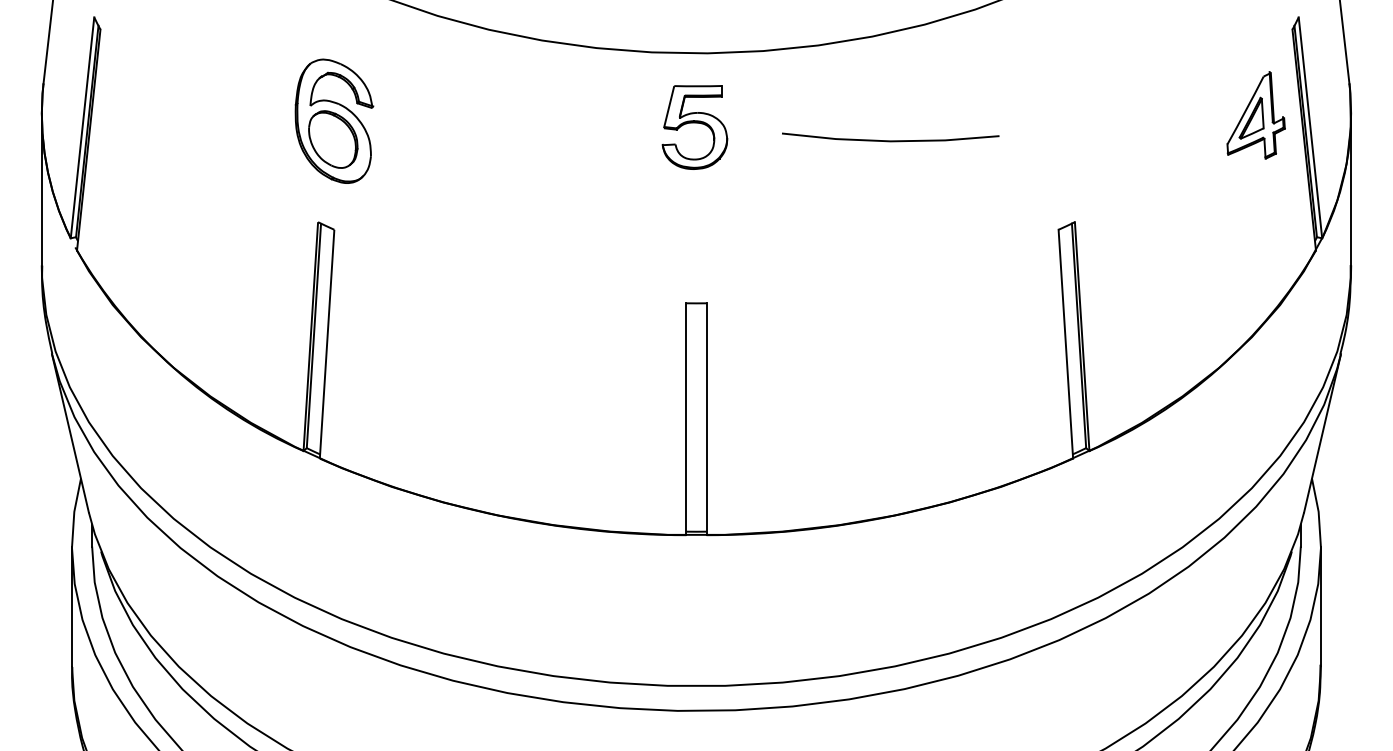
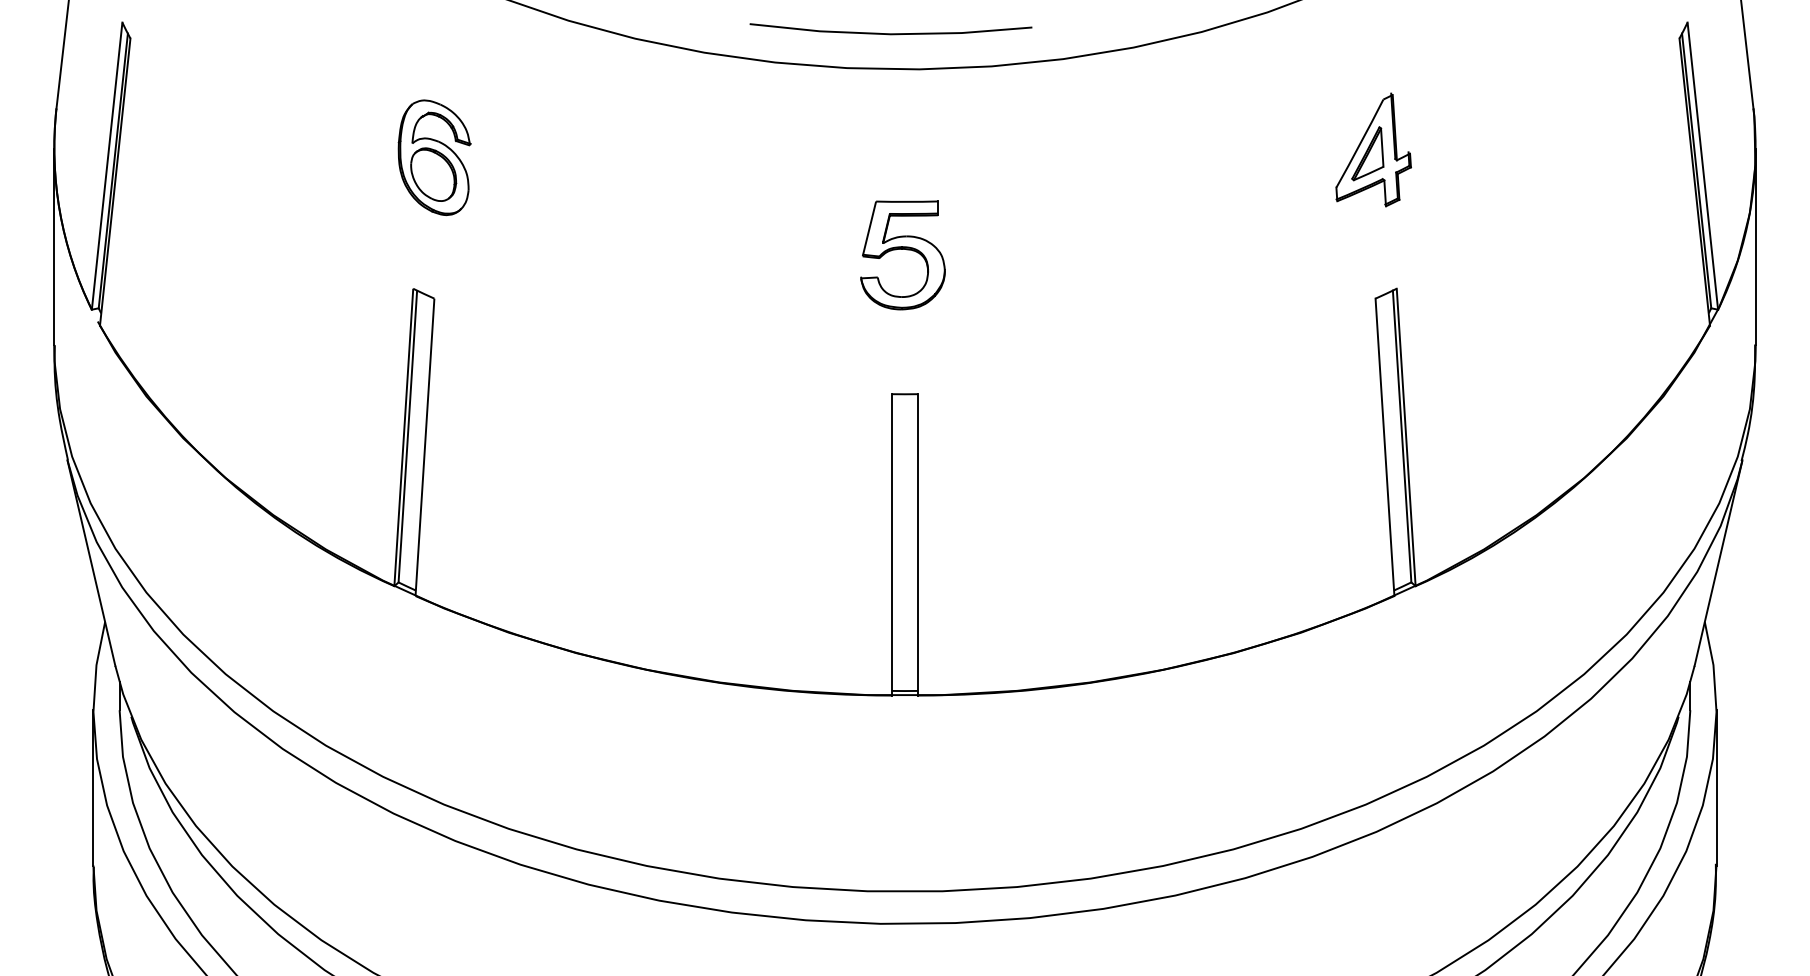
part: (1255, 115) -> (1372, 150), moved
part: (334, 121) -> (434, 157), size x0.71
part: (694, 127) -> (902, 255), moved
line: (890, 140) -> (890, 33), moved

